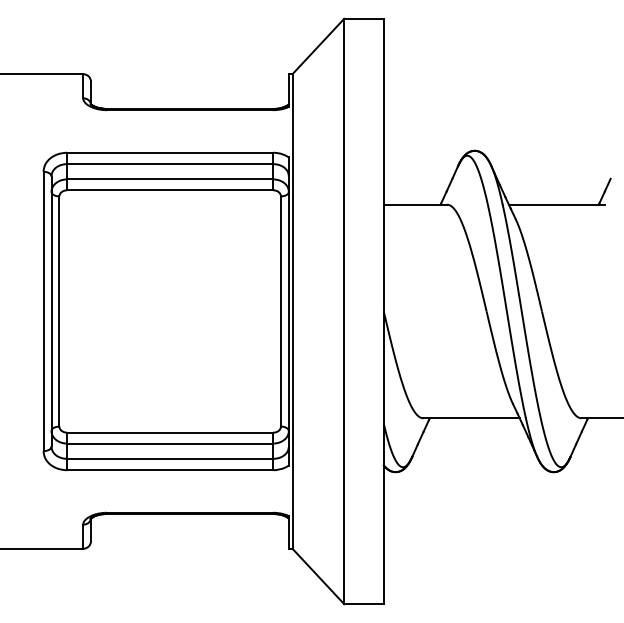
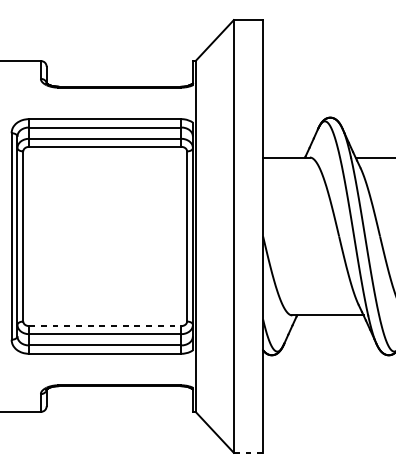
line: (170, 432) -> (105, 325), solid -> dashed
line: (364, 604) -> (248, 453), solid -> dashed

